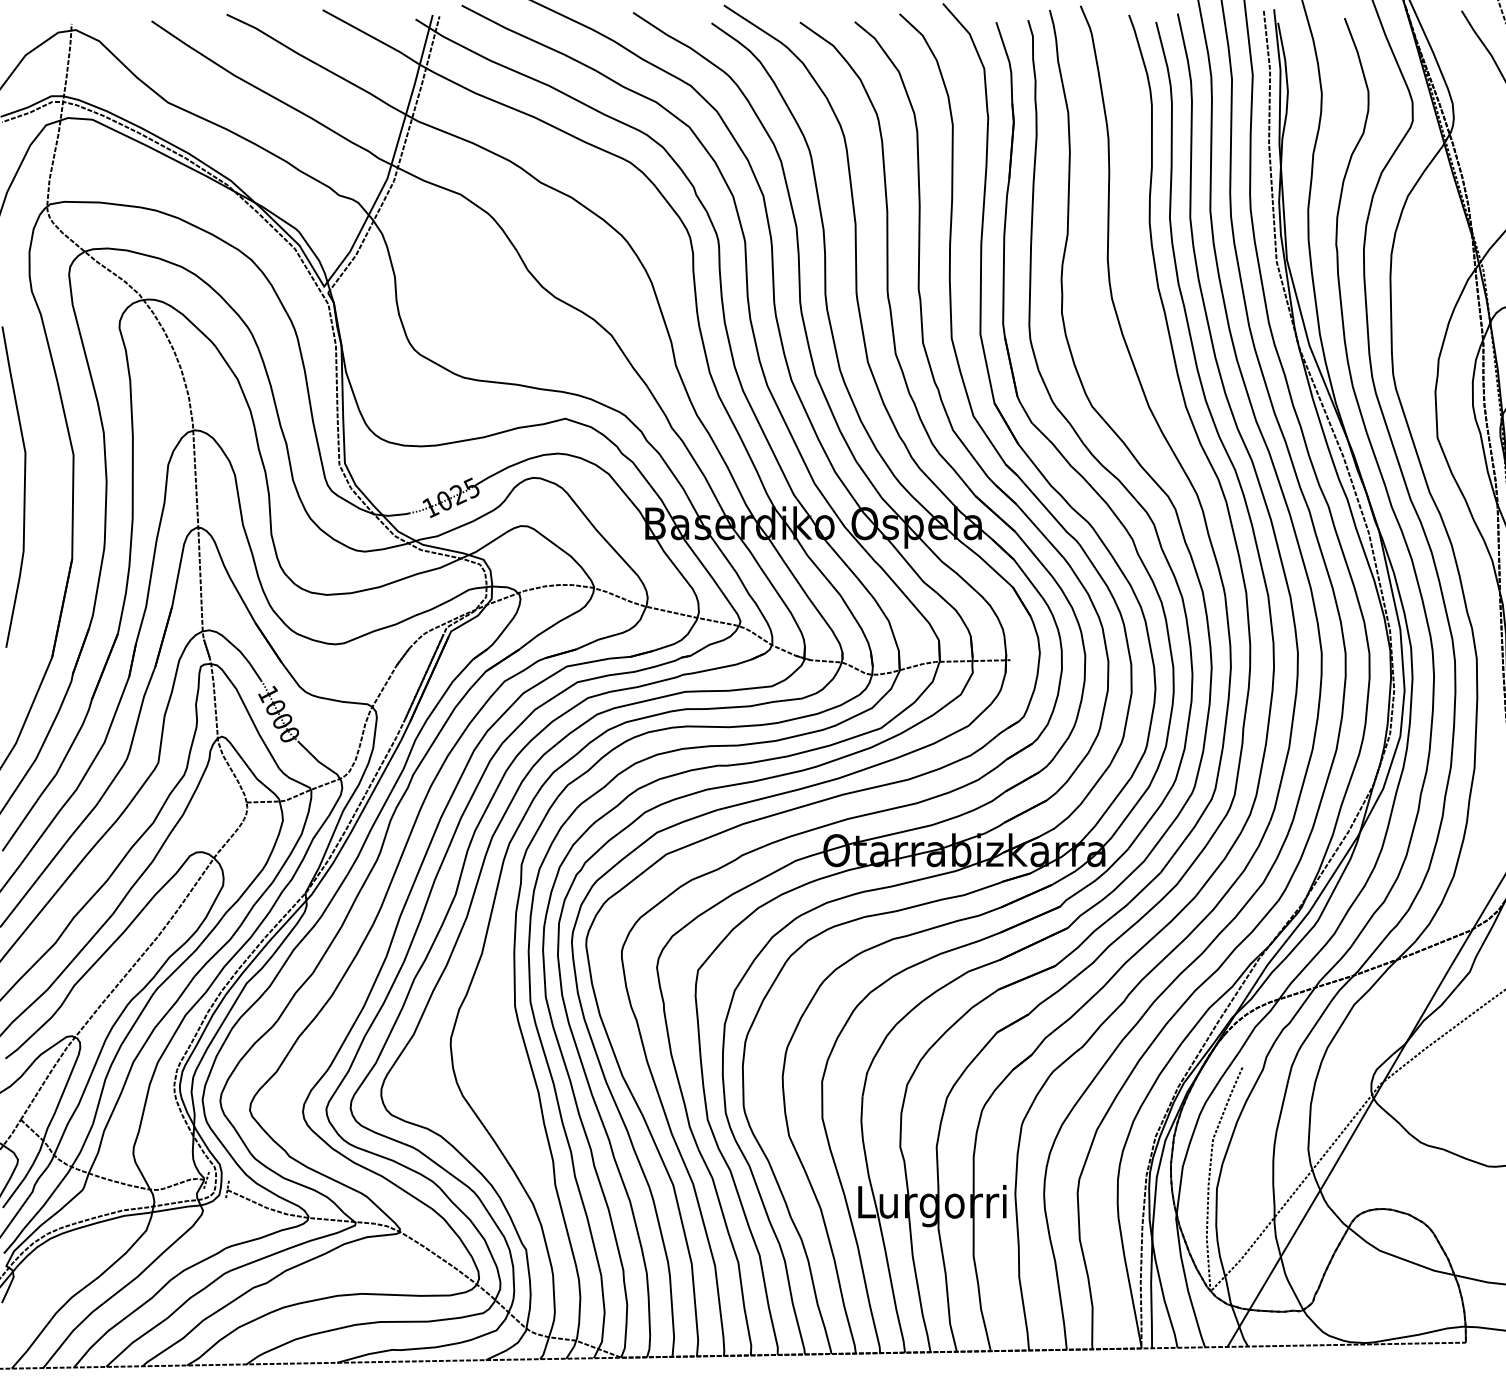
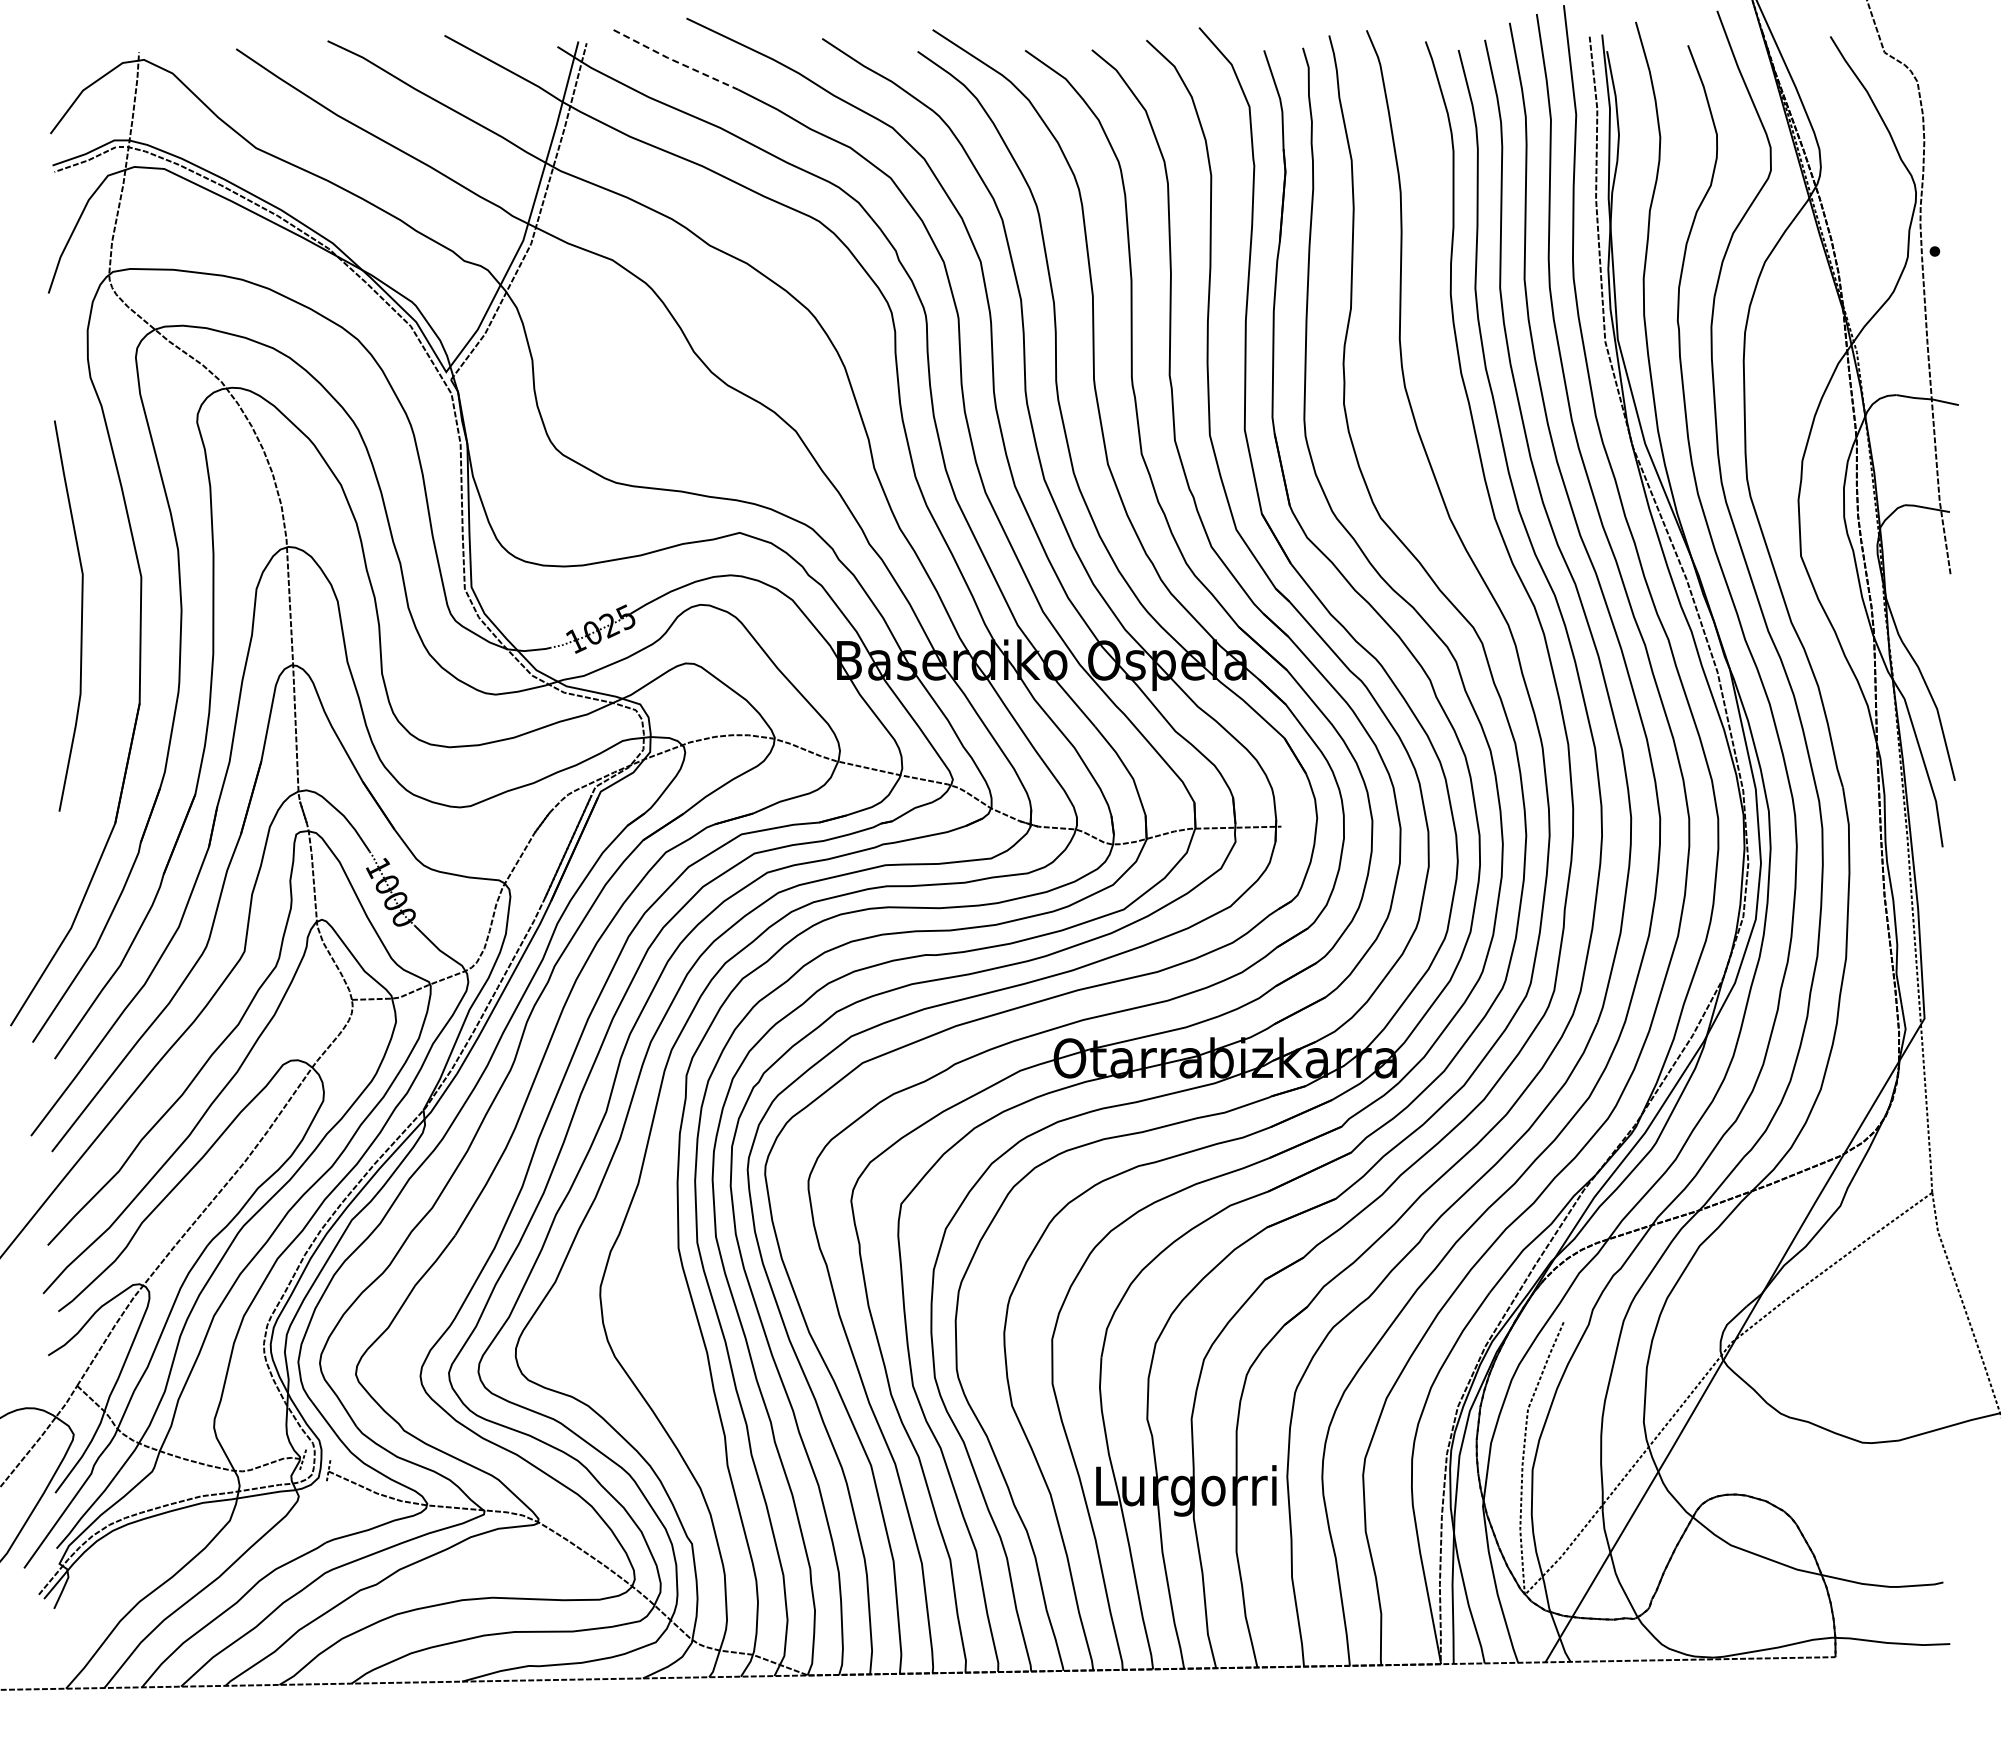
line: (511, 31) -> (674, 61), solid -> dashed

